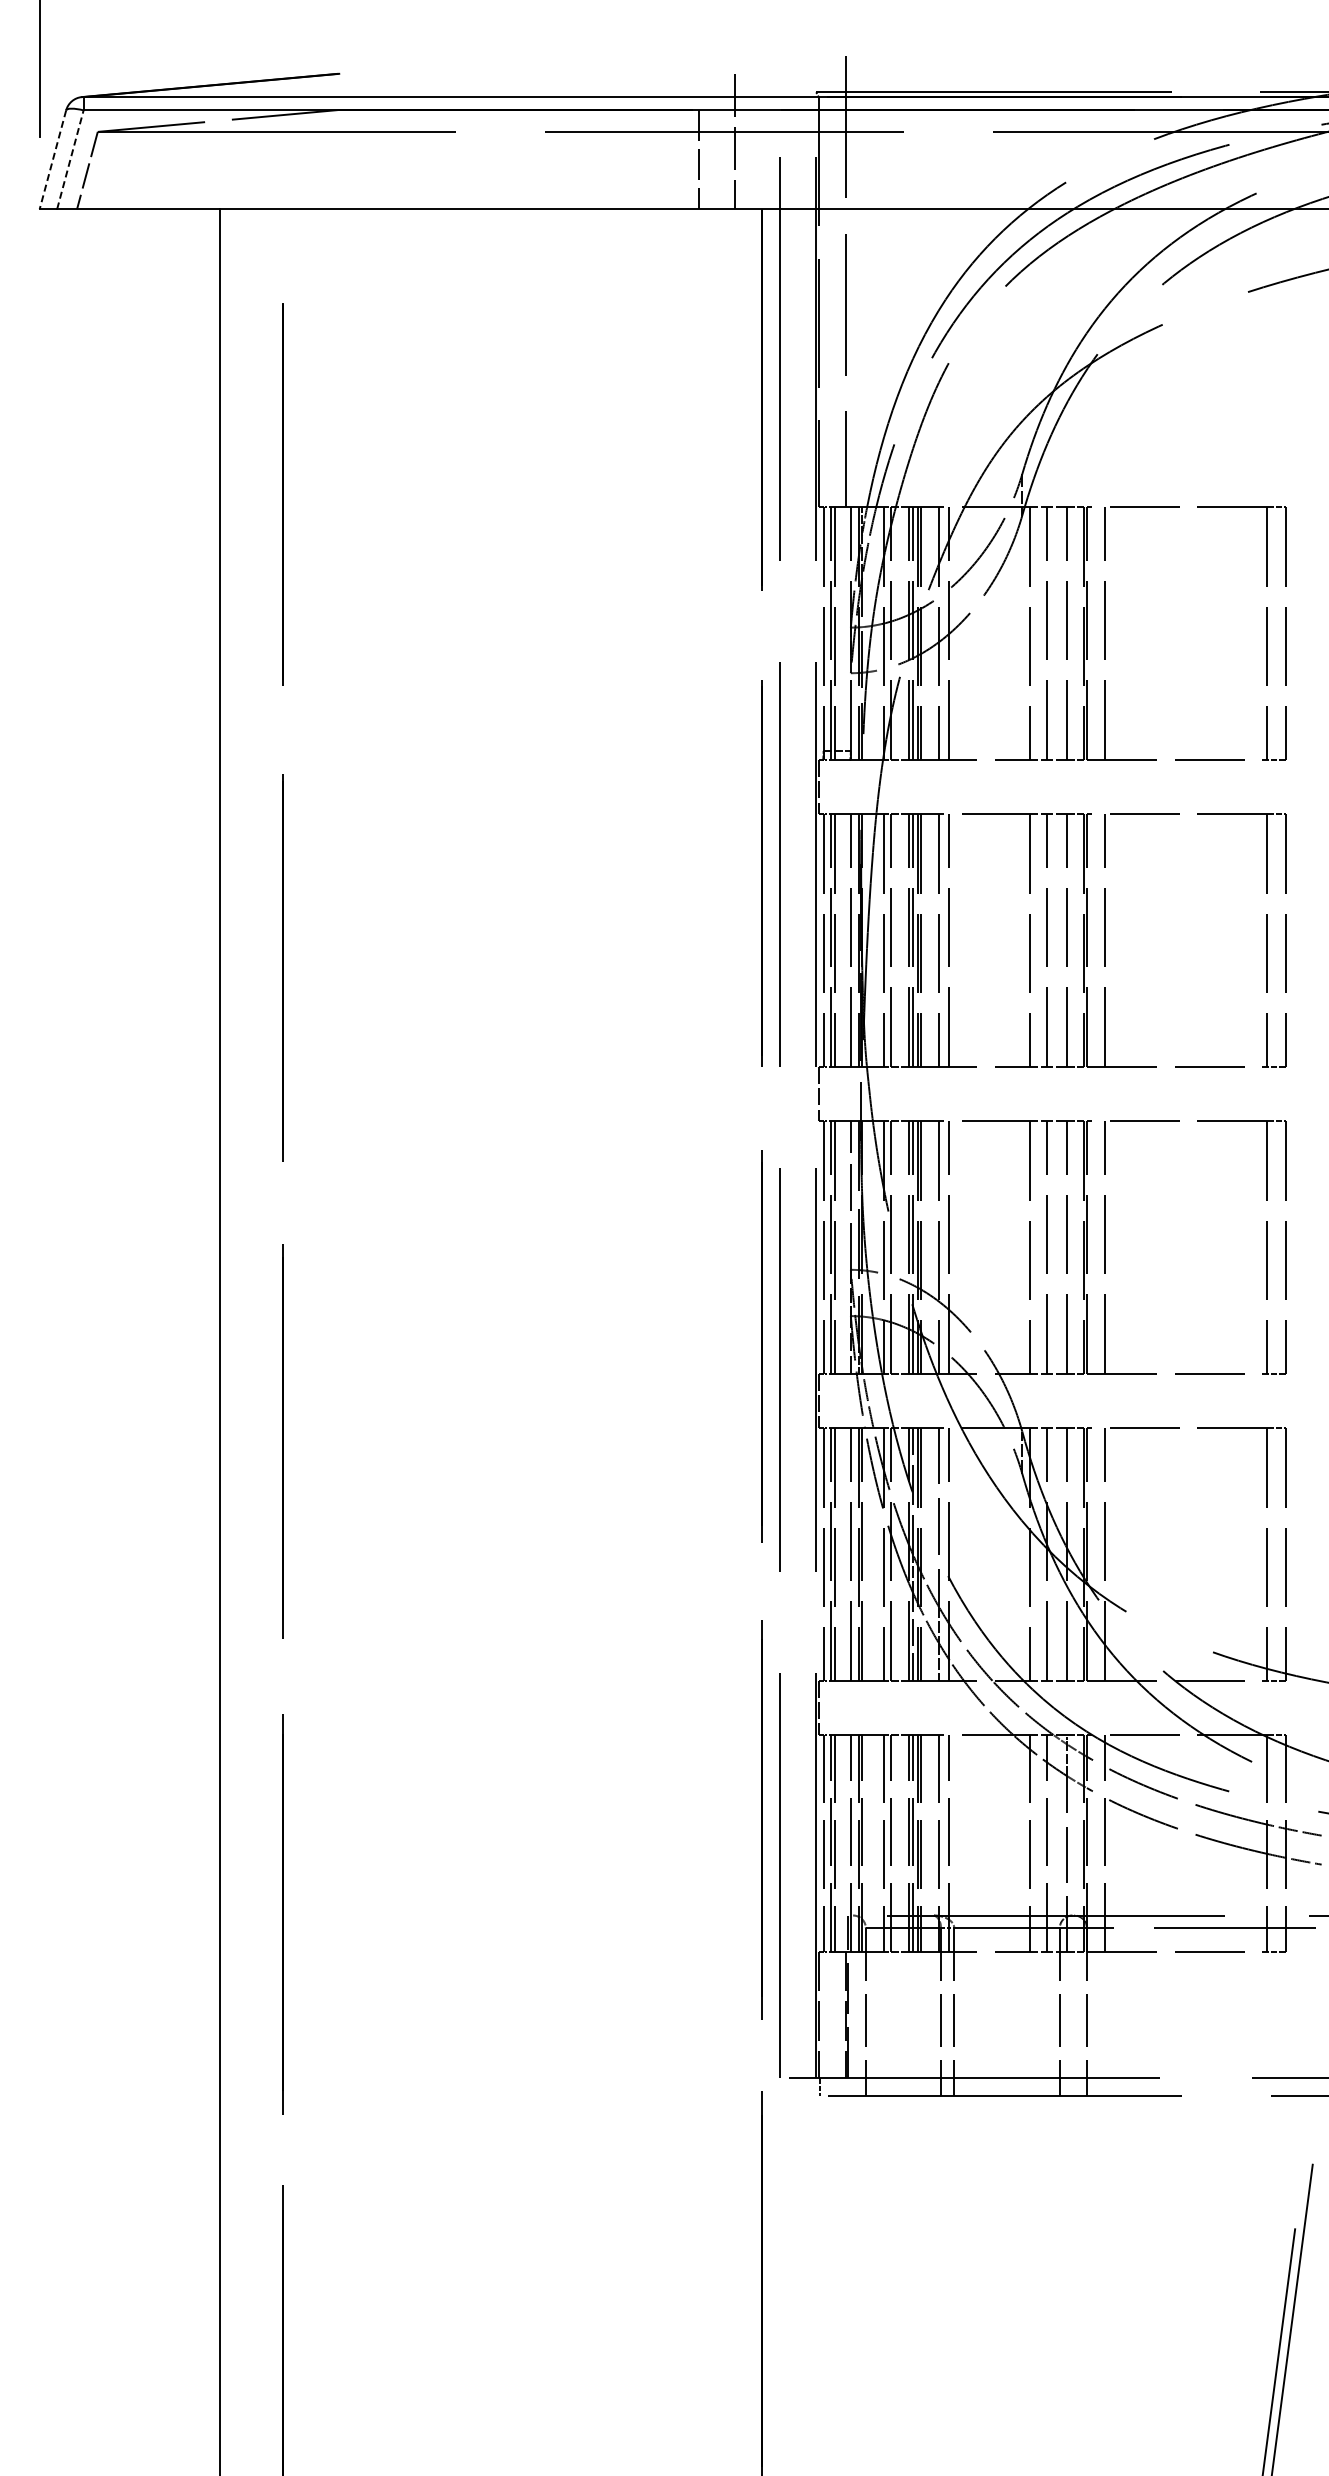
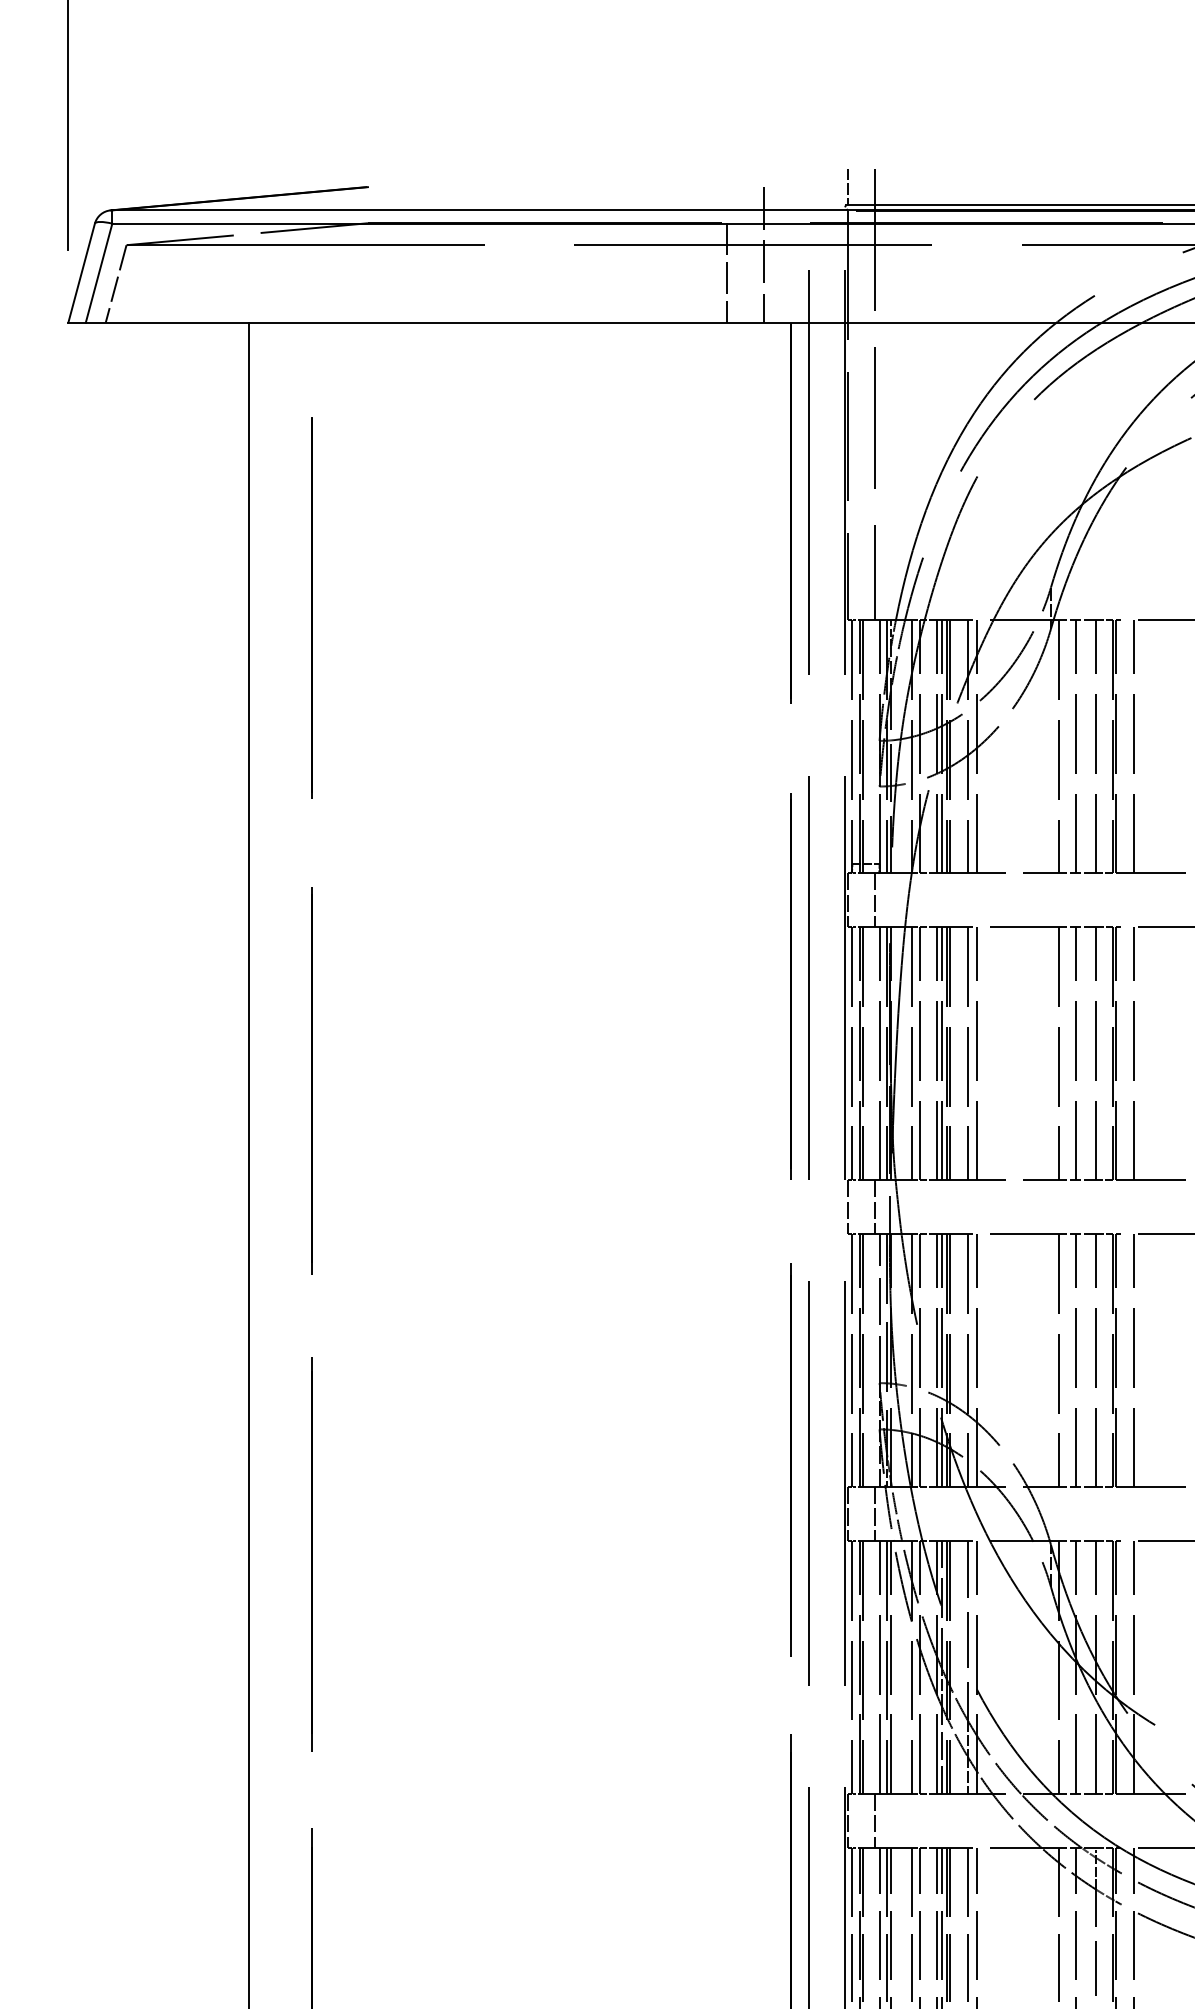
line: (818, 73) -> (847, 186), added
line: (70, 159) -> (99, 272), dashed -> solid
line: (52, 160) -> (81, 273), dashed -> solid
line: (845, 786) -> (874, 899), added
line: (845, 1093) -> (874, 1206), added
line: (845, 1400) -> (874, 1513), added
line: (845, 1707) -> (874, 1820), added

